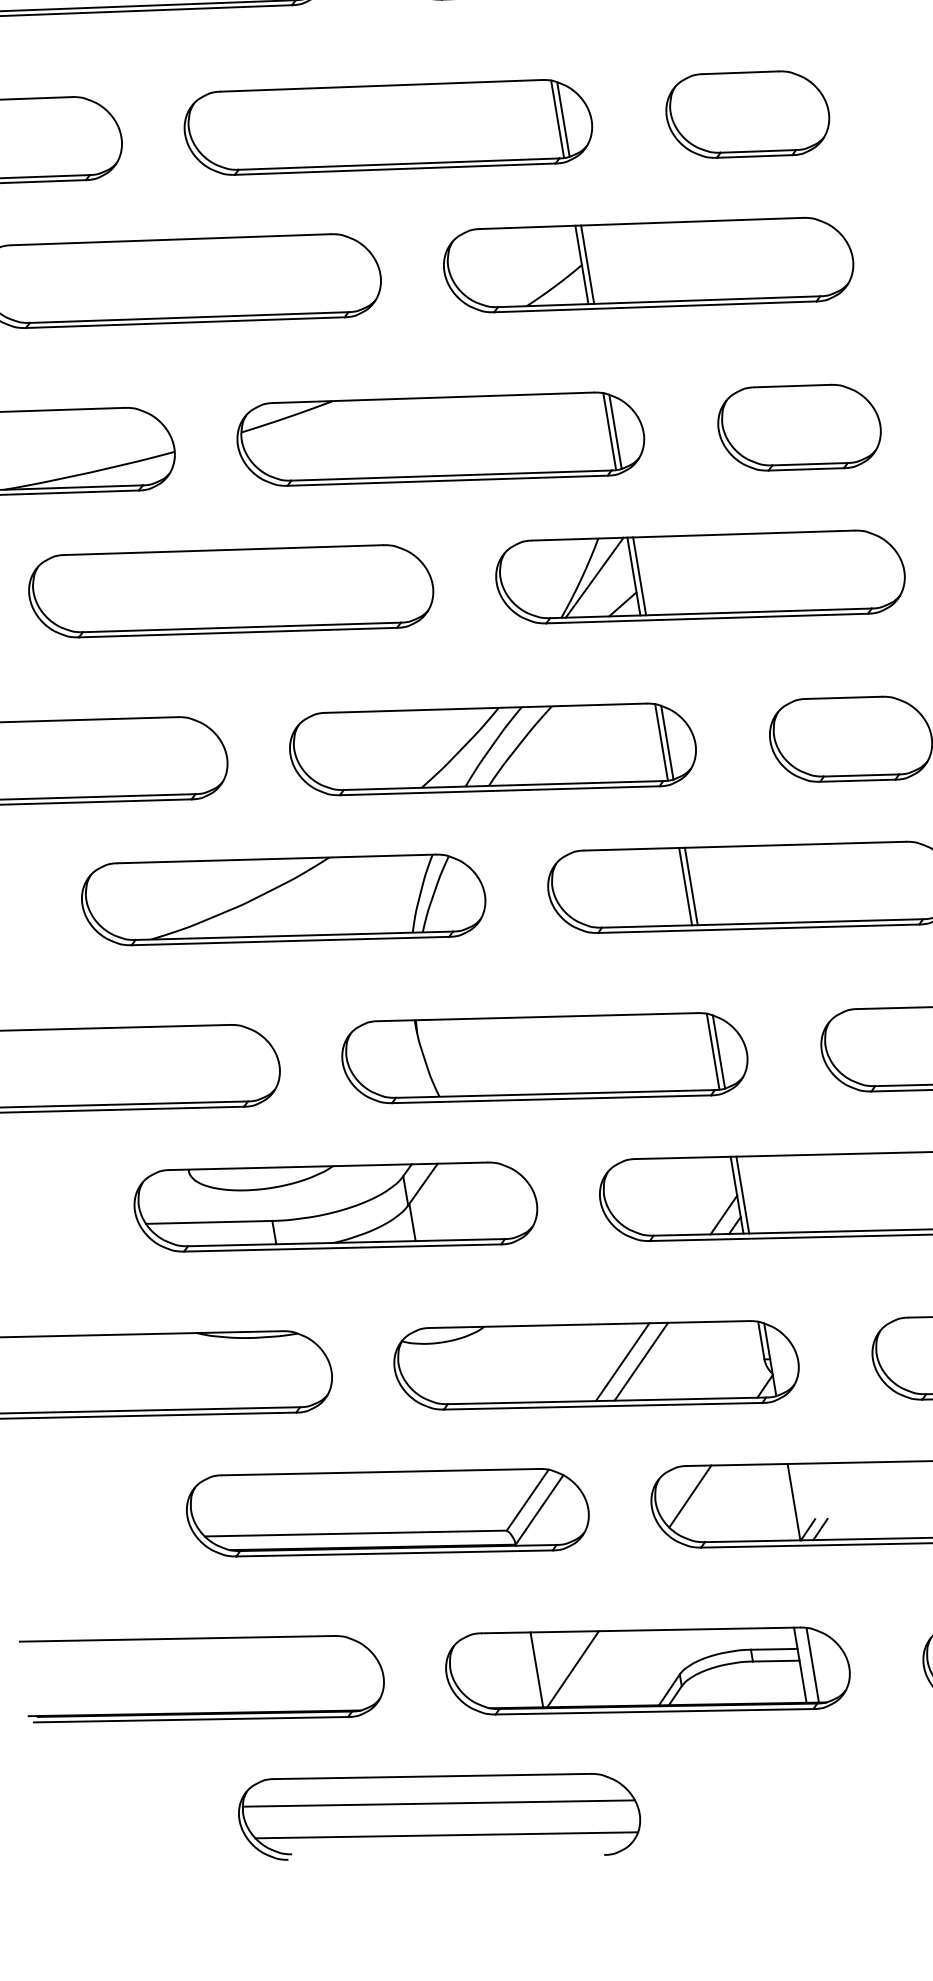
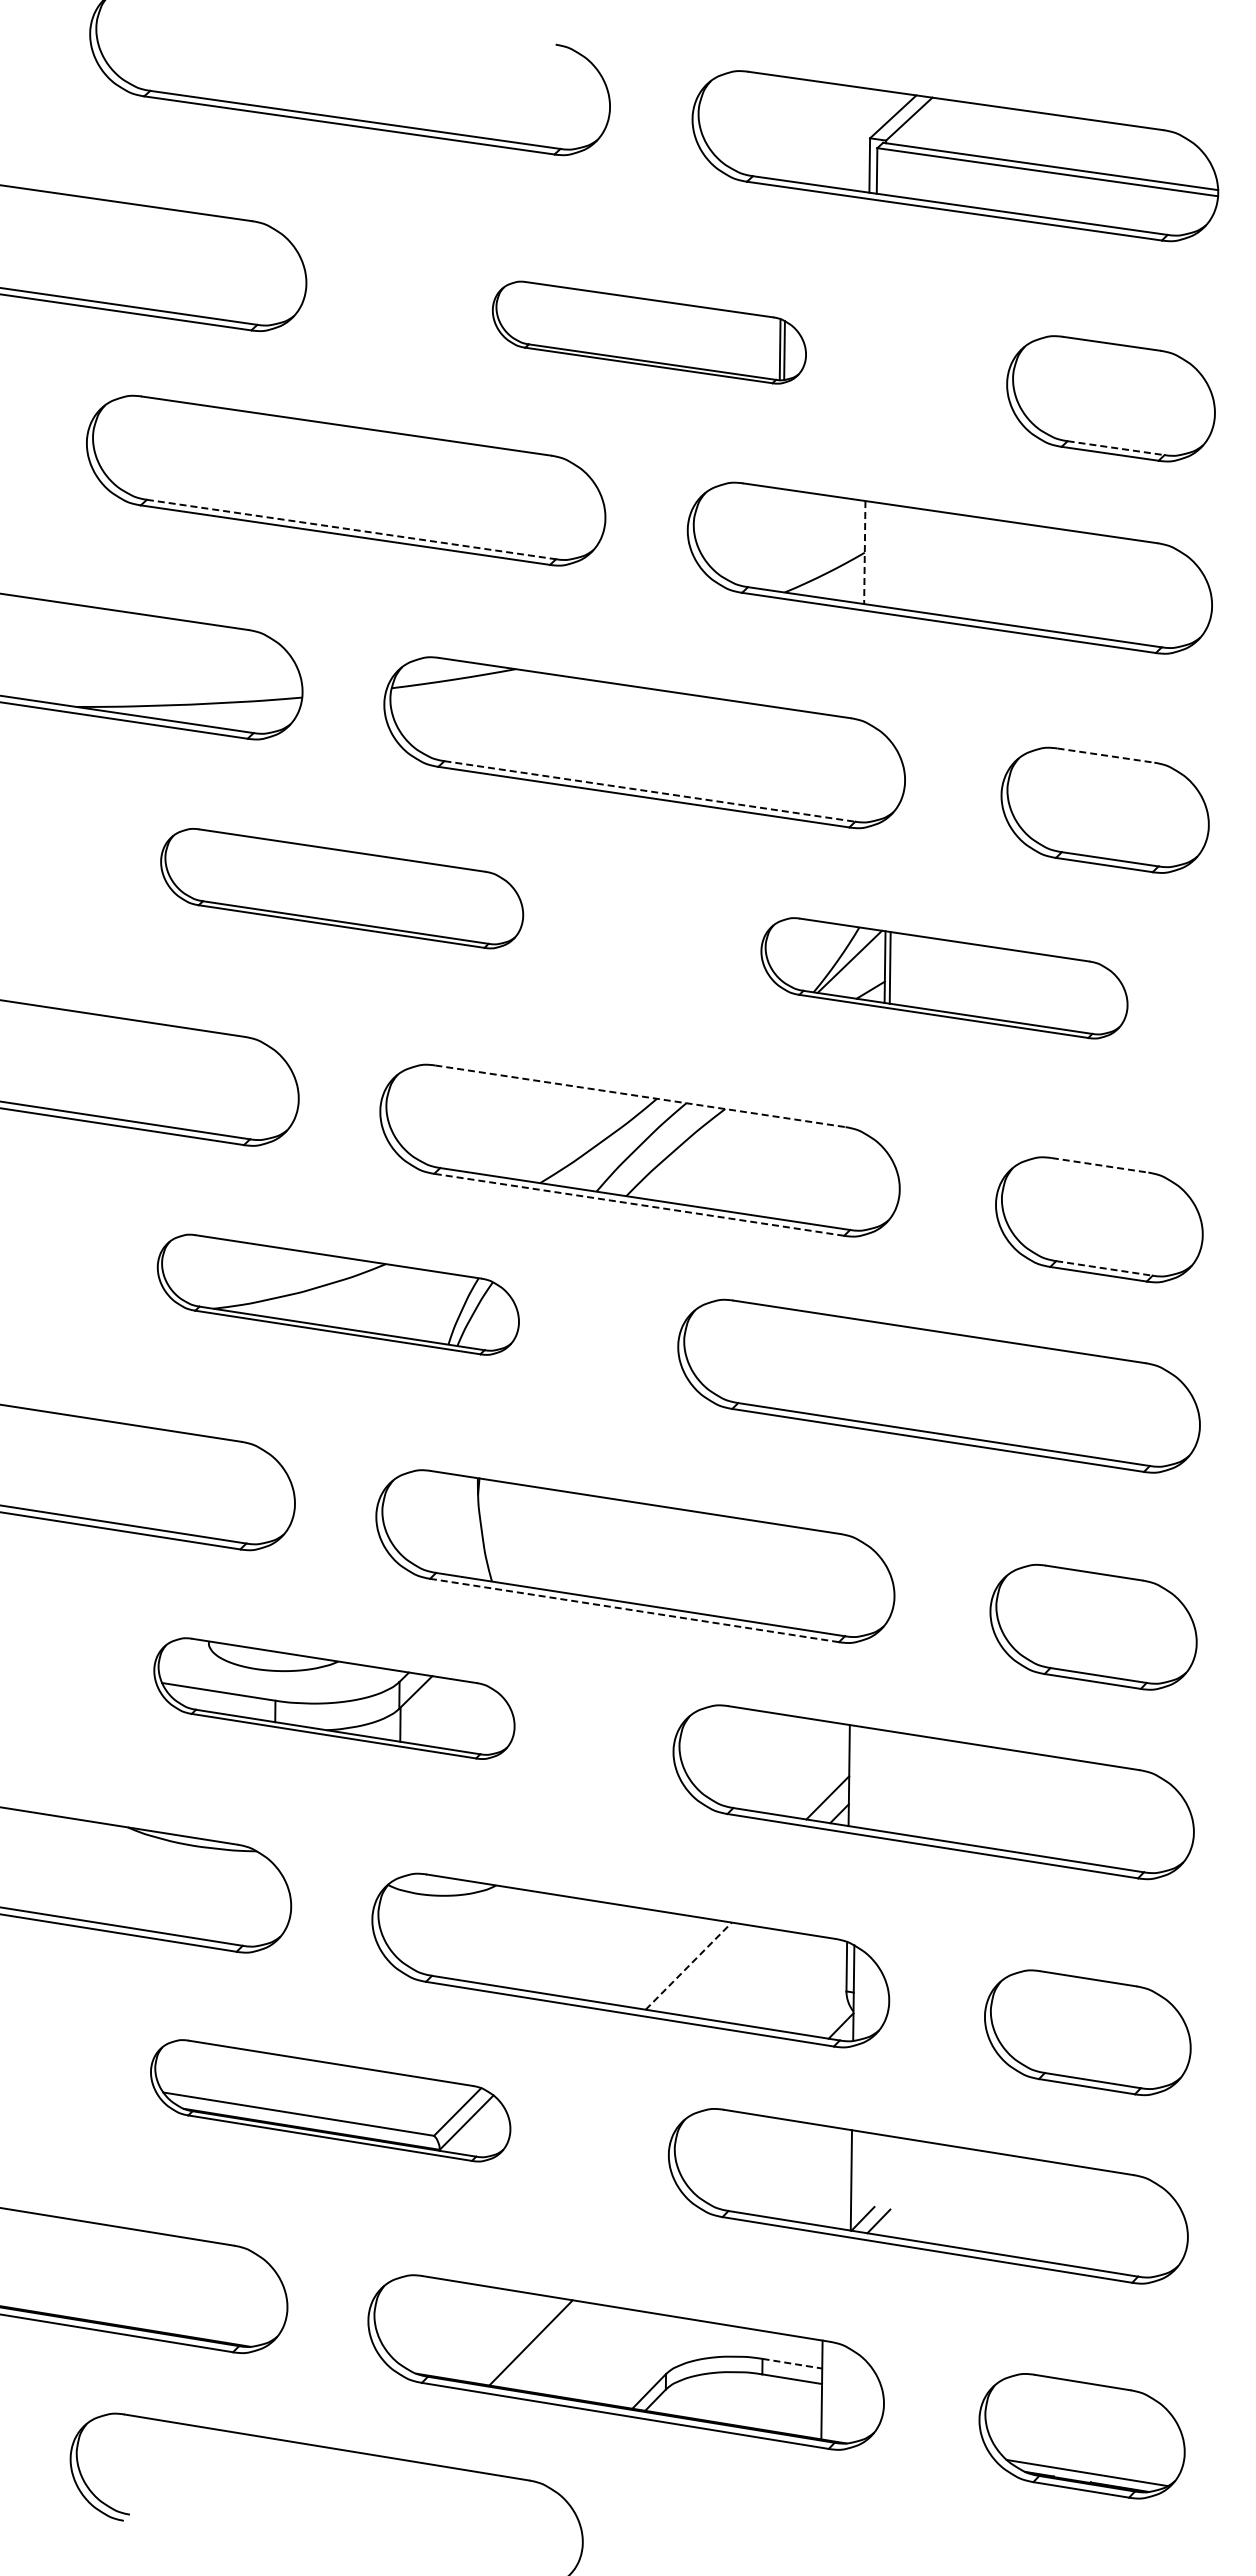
part: (388, 127) -> (649, 332), size x0.6
line: (758, 151) -> (1116, 448), solid -> dashed
line: (581, 264) -> (864, 552), solid -> dashed
line: (587, 264) -> (871, 553), removed
line: (189, 317) -> (351, 529), solid -> dashed
line: (792, 386) -> (1105, 755), solid -> dashed
line: (609, 431) -> (861, 771), removed
line: (614, 432) -> (868, 773), removed
line: (451, 475) -> (649, 791), solid -> dashed
part: (700, 577) -> (944, 978), size x0.7
part: (230, 591) -> (341, 888), size x0.7
line: (844, 697) -> (1100, 1165), solid -> dashed
line: (485, 708) -> (640, 1096), solid -> dashed
line: (661, 742) -> (856, 1180), removed
line: (666, 742) -> (863, 1181), removed
line: (861, 775) -> (1104, 1268), solid -> dashed
line: (499, 790) -> (638, 1204), solid -> dashed
line: (685, 886) -> (854, 1369), removed
line: (691, 886) -> (861, 1370), removed
part: (283, 899) -> (338, 1294), size x0.7
line: (713, 1051) -> (851, 1586), removed
line: (718, 1051) -> (858, 1588), removed
line: (551, 1099) -> (634, 1610), solid -> dashed
line: (742, 1194) -> (856, 1776), removed
part: (335, 1207) -> (334, 1698), size x0.7
line: (622, 1361) -> (664, 1961), removed
line: (641, 1361) -> (689, 1965), solid -> dashed
line: (690, 1496) -> (720, 2149), removed
part: (387, 1512) -> (330, 2100), size x0.7
line: (774, 1649) -> (792, 2363), solid -> dashed
line: (812, 1665) -> (837, 2392), removed
line: (536, 1669) -> (484, 2335), removed
line: (438, 1803) -> (328, 2483), removed
line: (446, 1835) -> (331, 2525), removed

